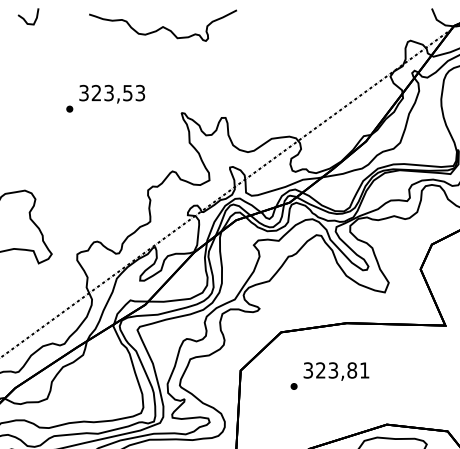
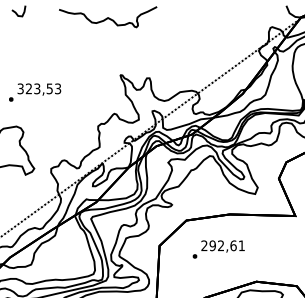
text: (106, 98) -> (35, 92), moved
text: (329, 370) -> (218, 245), 323,81 -> 292,61

